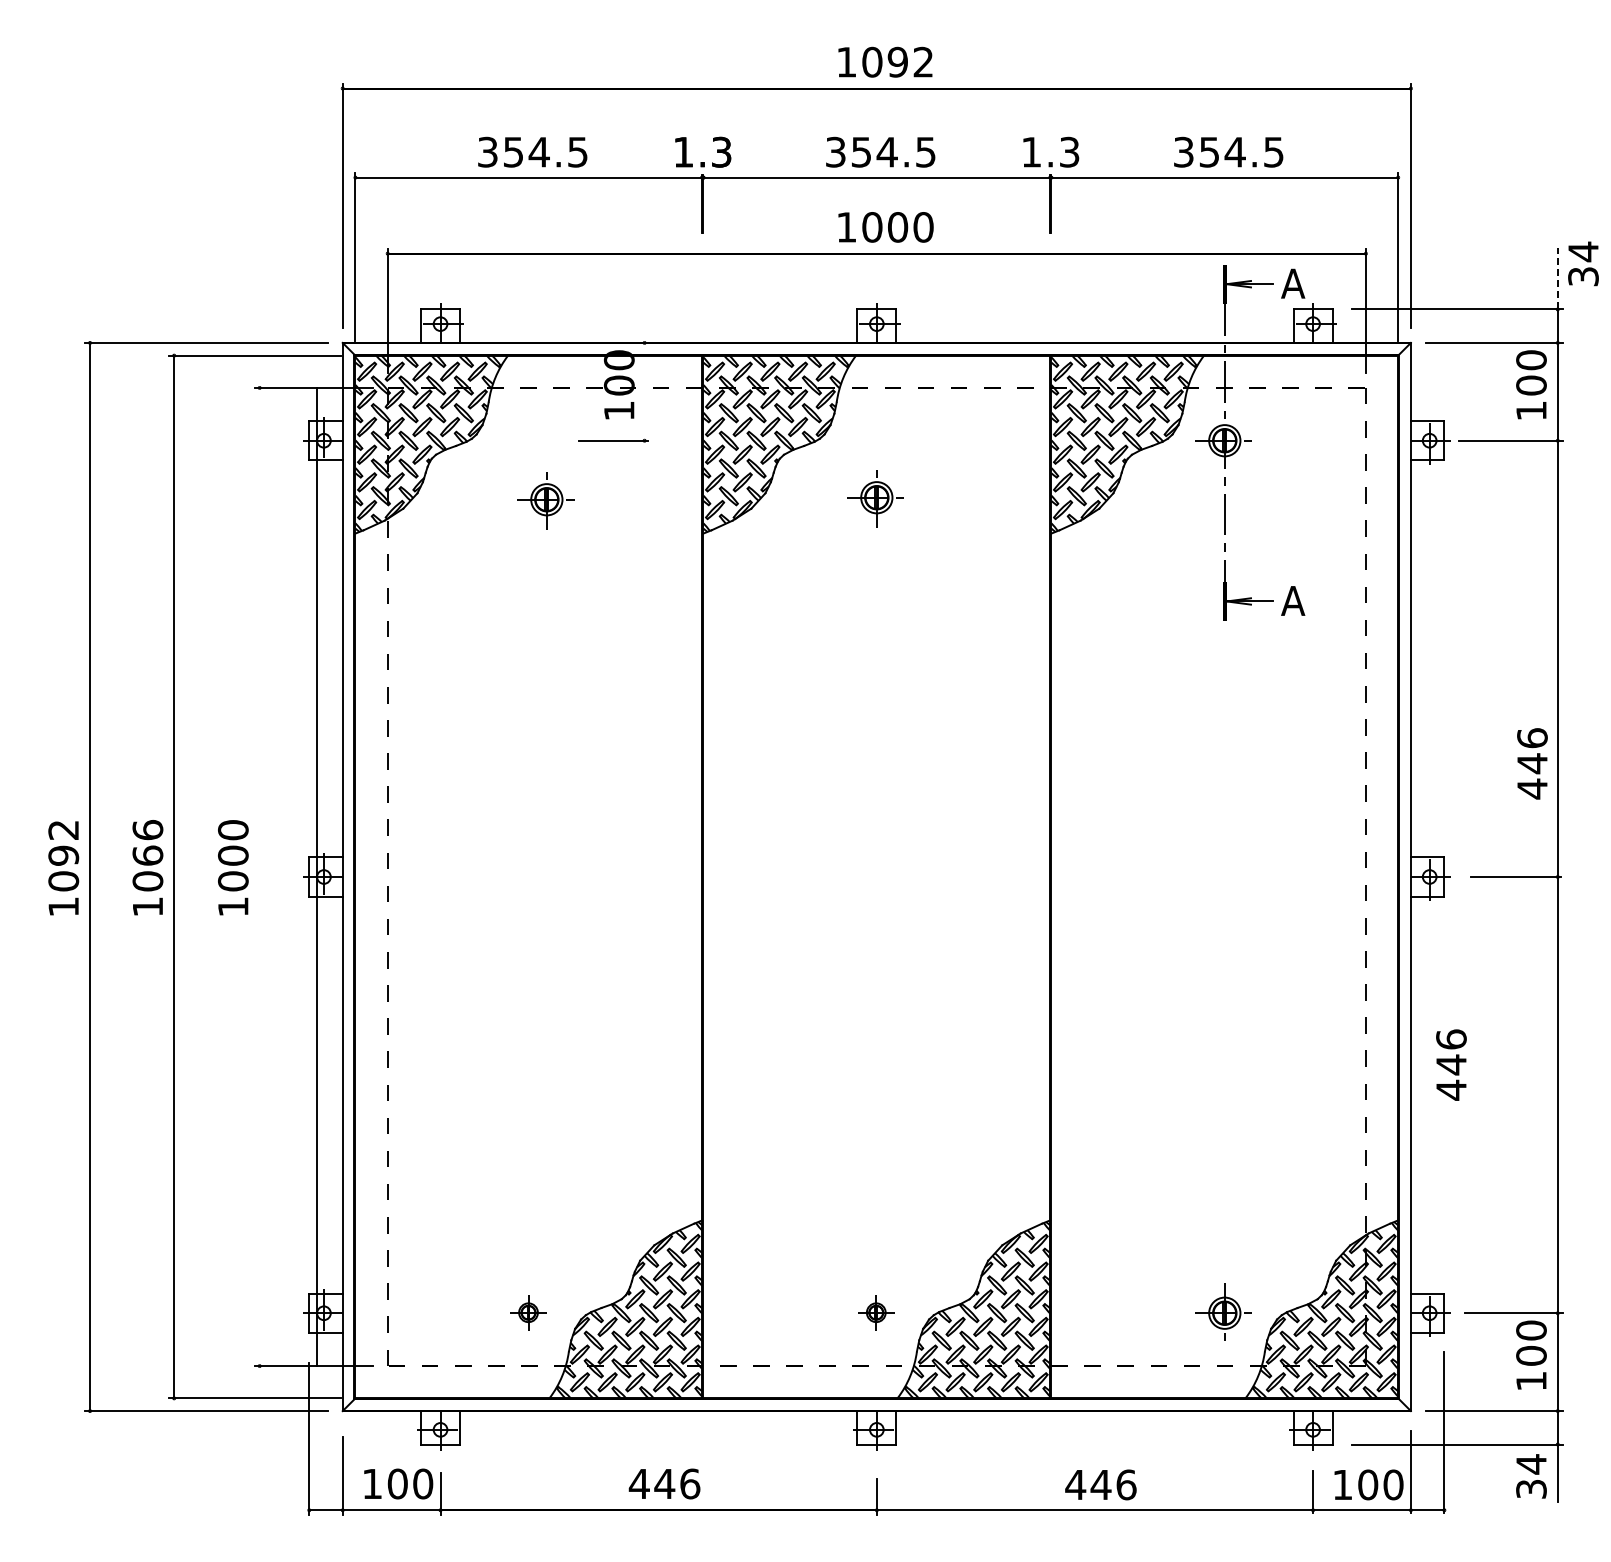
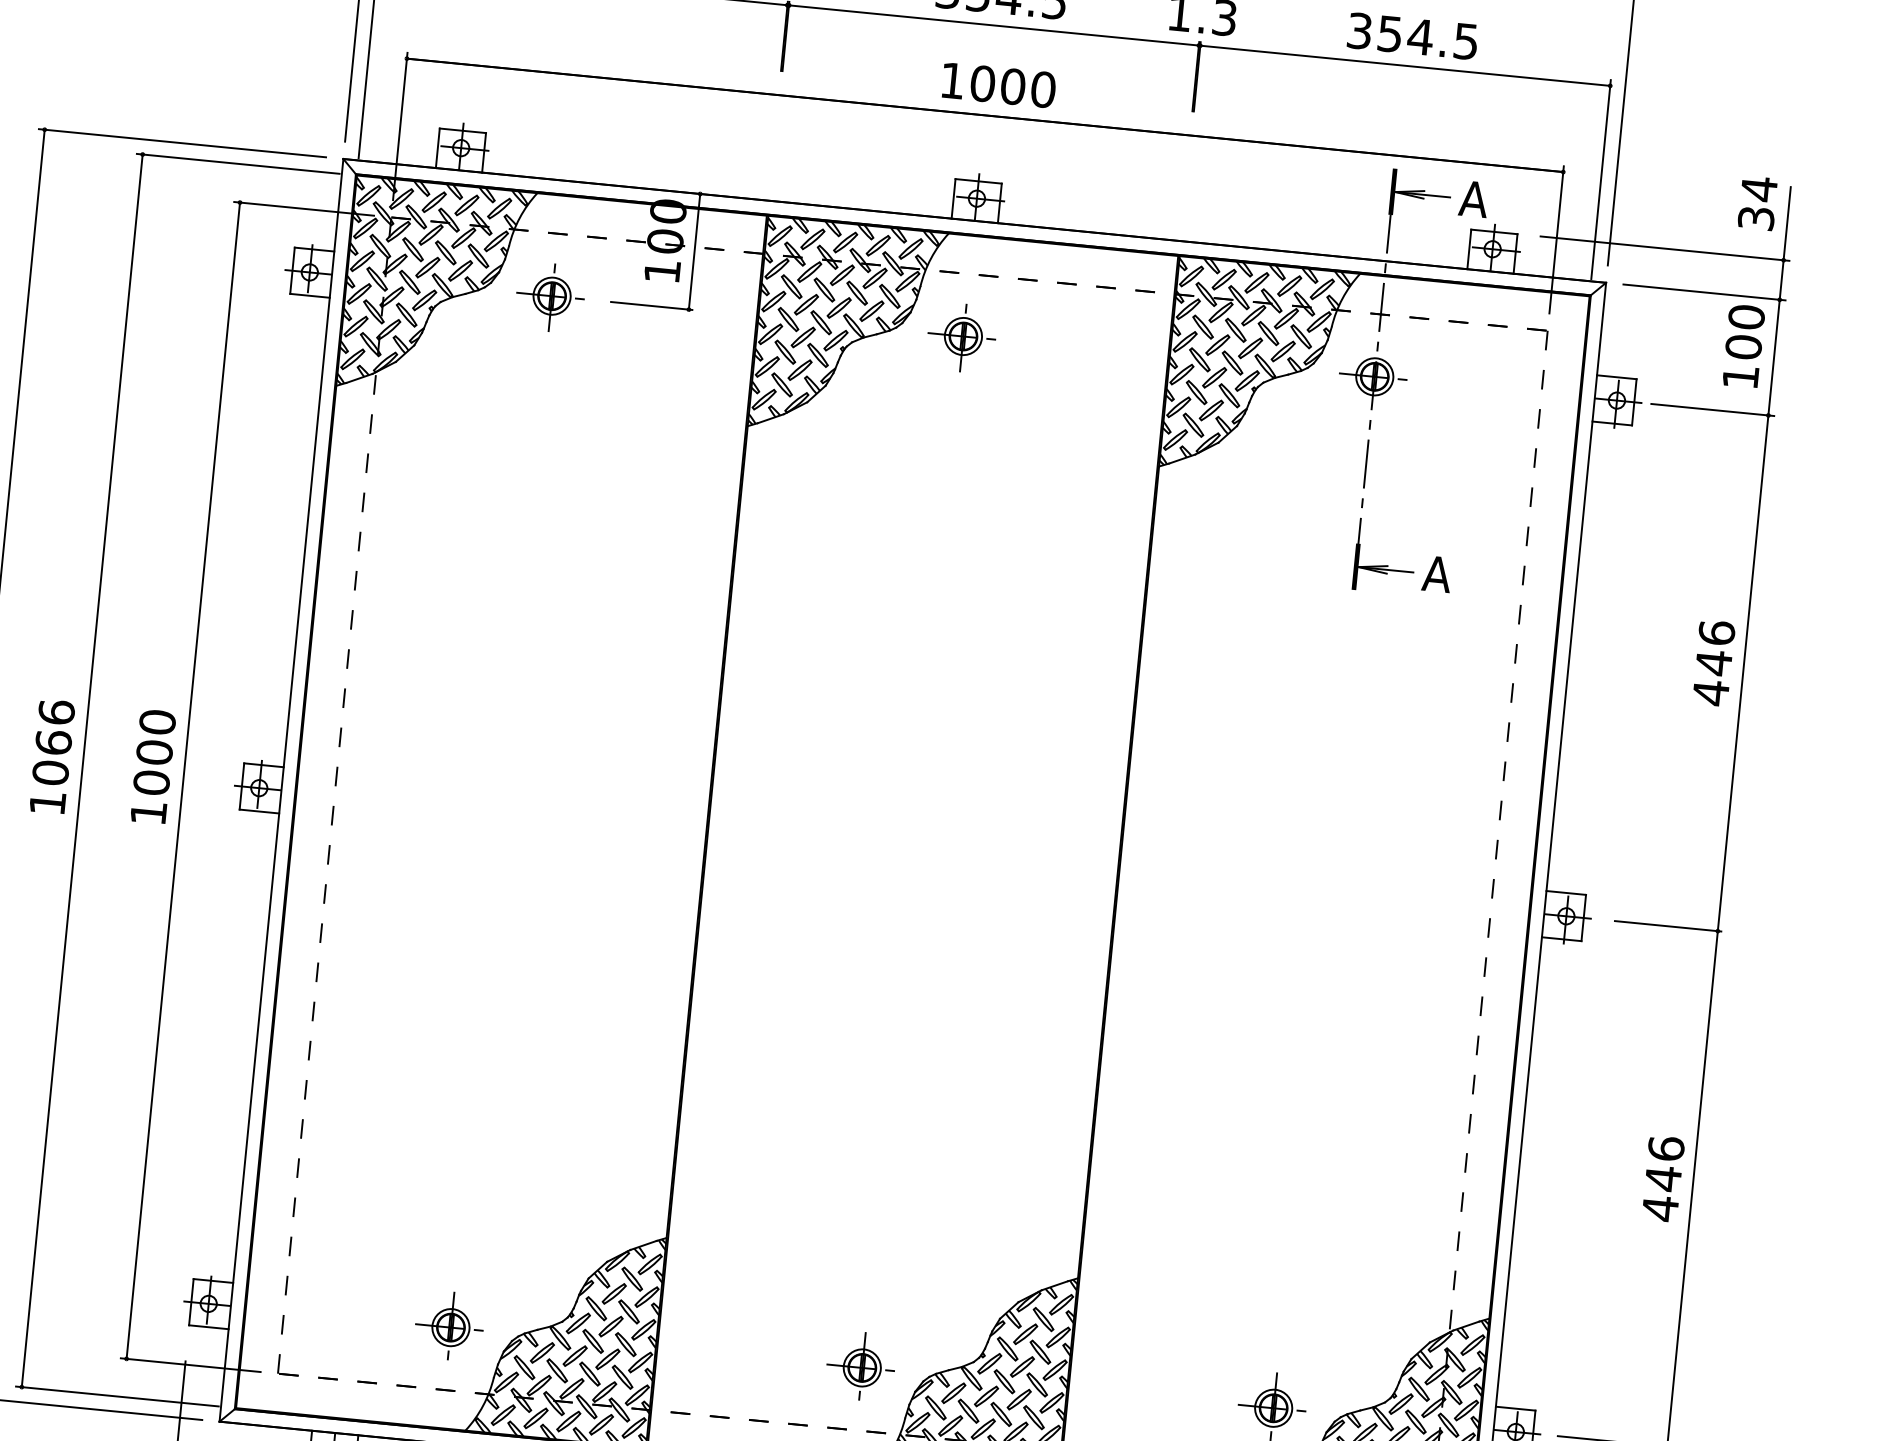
text: (1583, 263) -> (1757, 202), moved
line: (1557, 278) -> (1786, 223), dashed -> solid
line: (644, 391) -> (694, 251), added
part: (875, 498) -> (961, 337), moved
part: (545, 500) -> (550, 296), moved
text: (1532, 763) -> (1713, 662), moved
line: (316, 876) -> (183, 780), moved
text: (1451, 1064) -> (1663, 1178), moved
part: (527, 1311) -> (449, 1325), size x1.67
part: (875, 1311) -> (860, 1365), size x1.67

